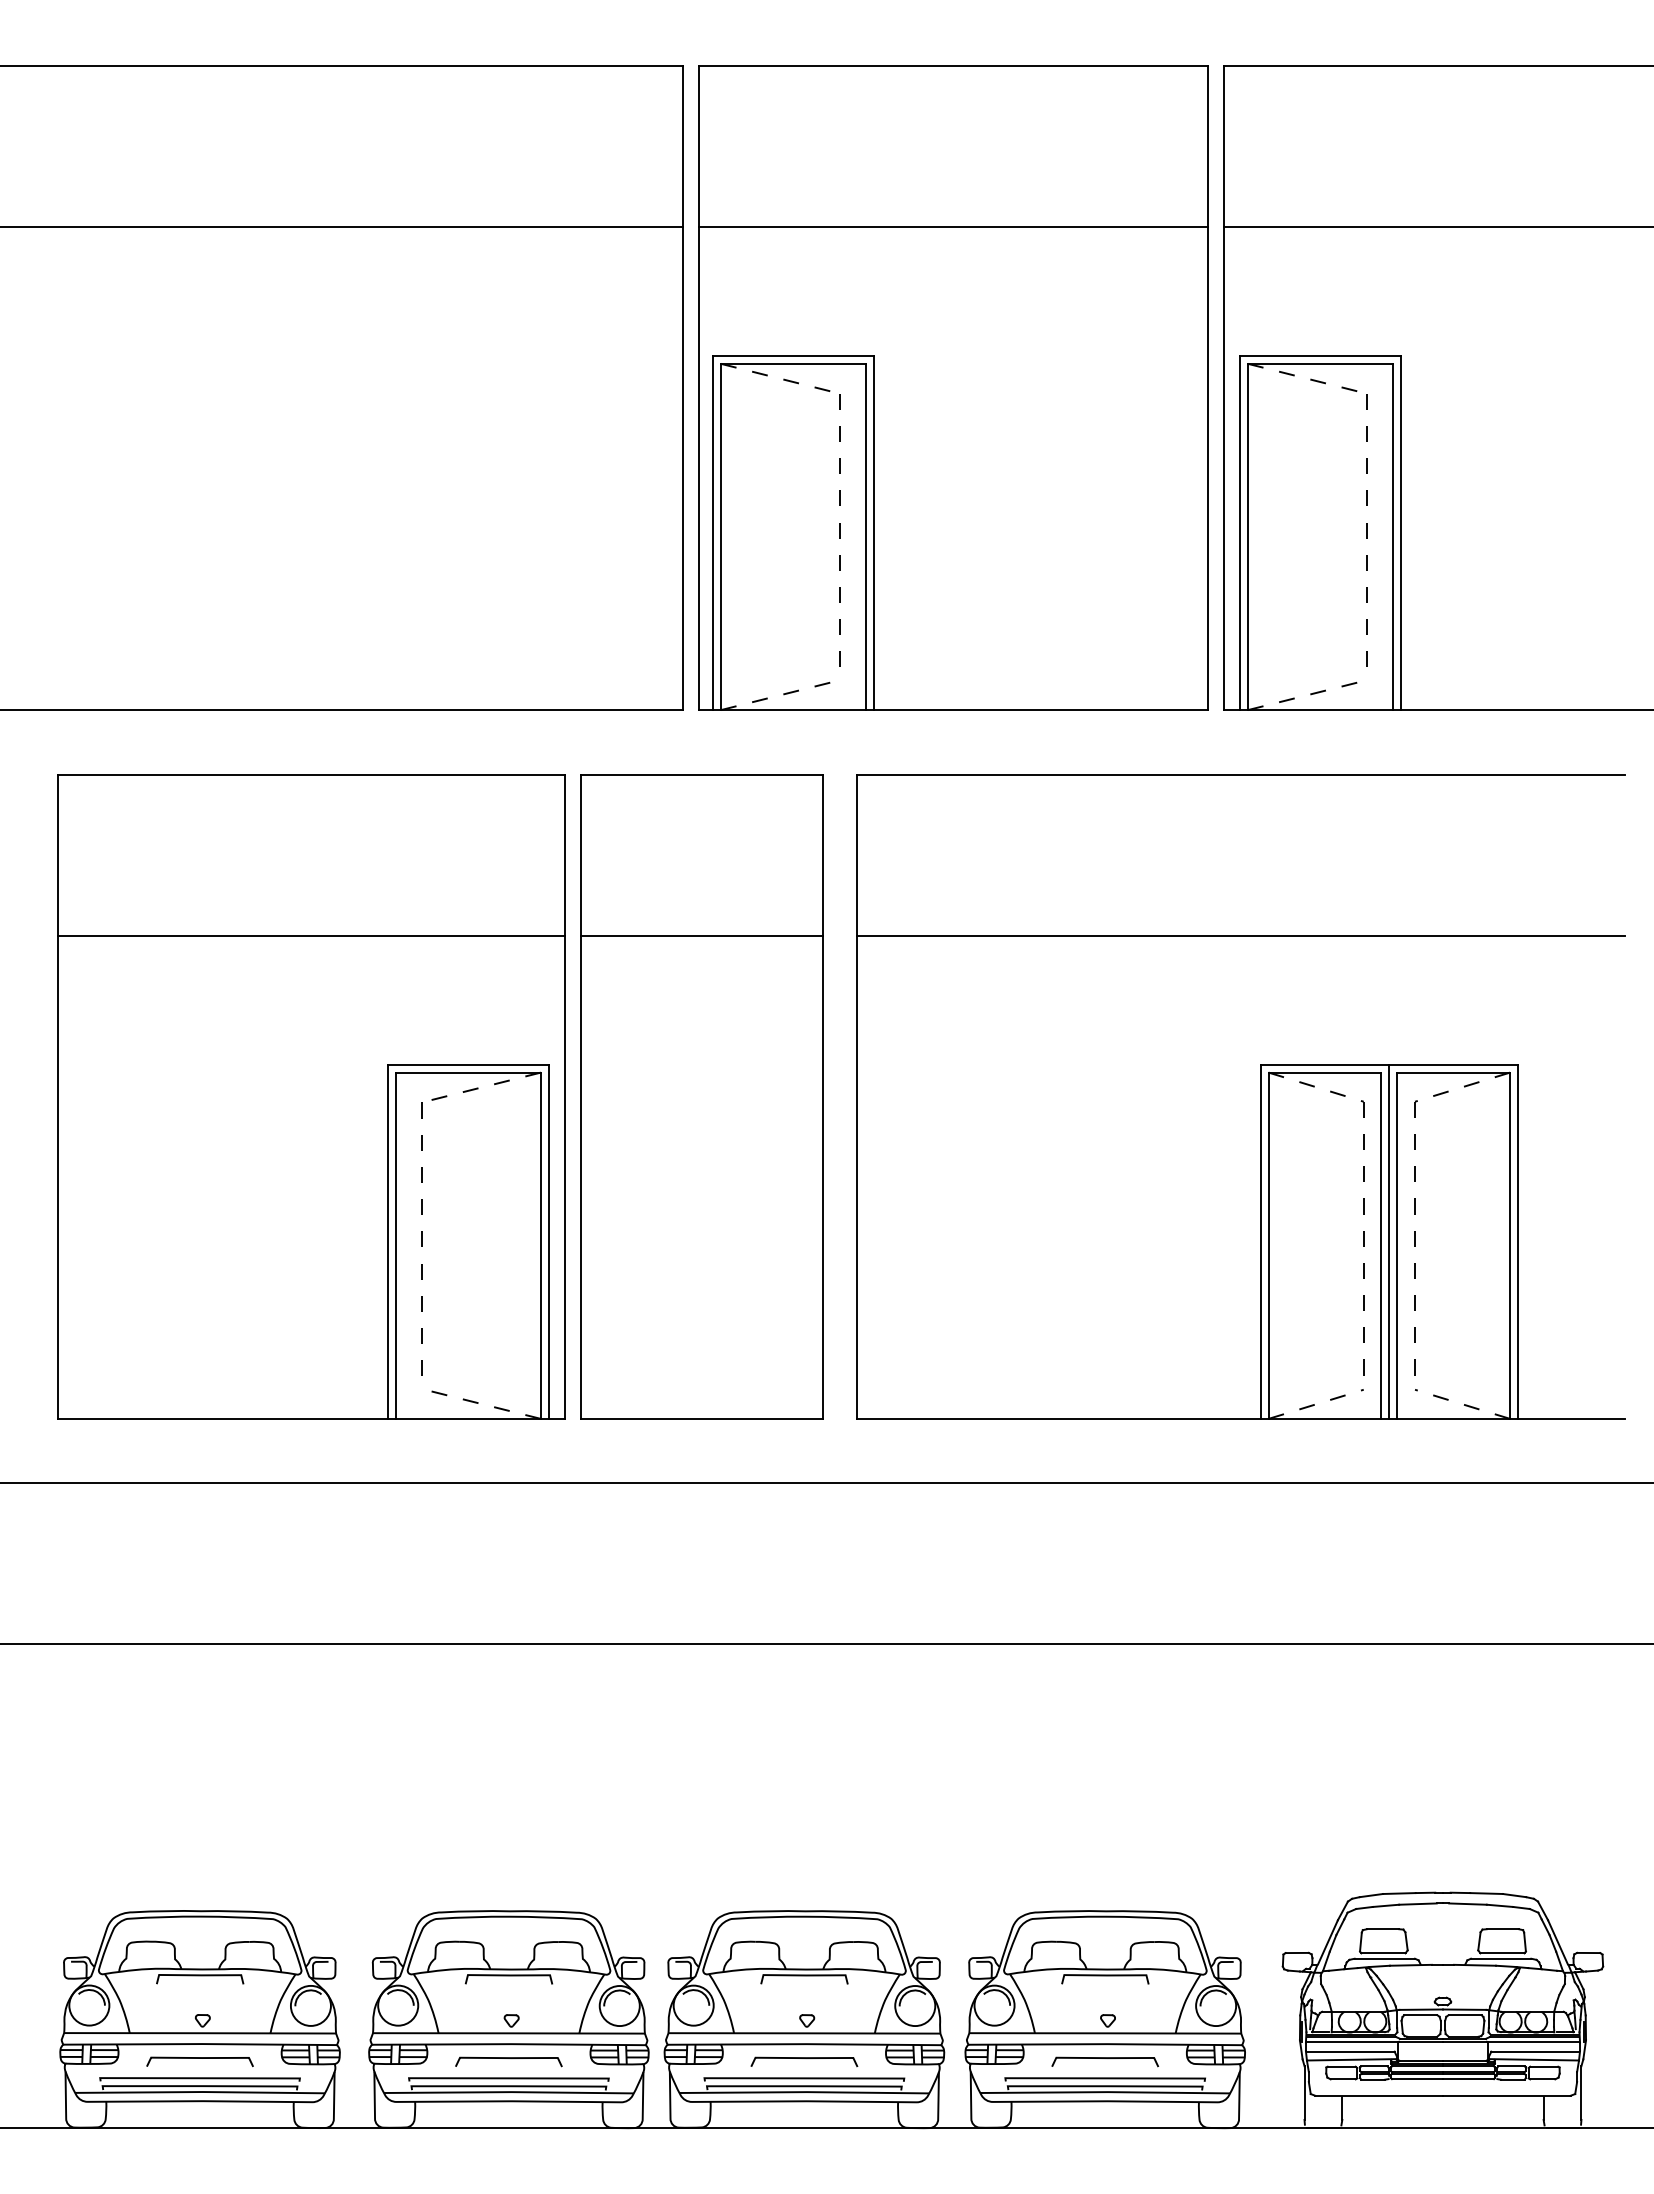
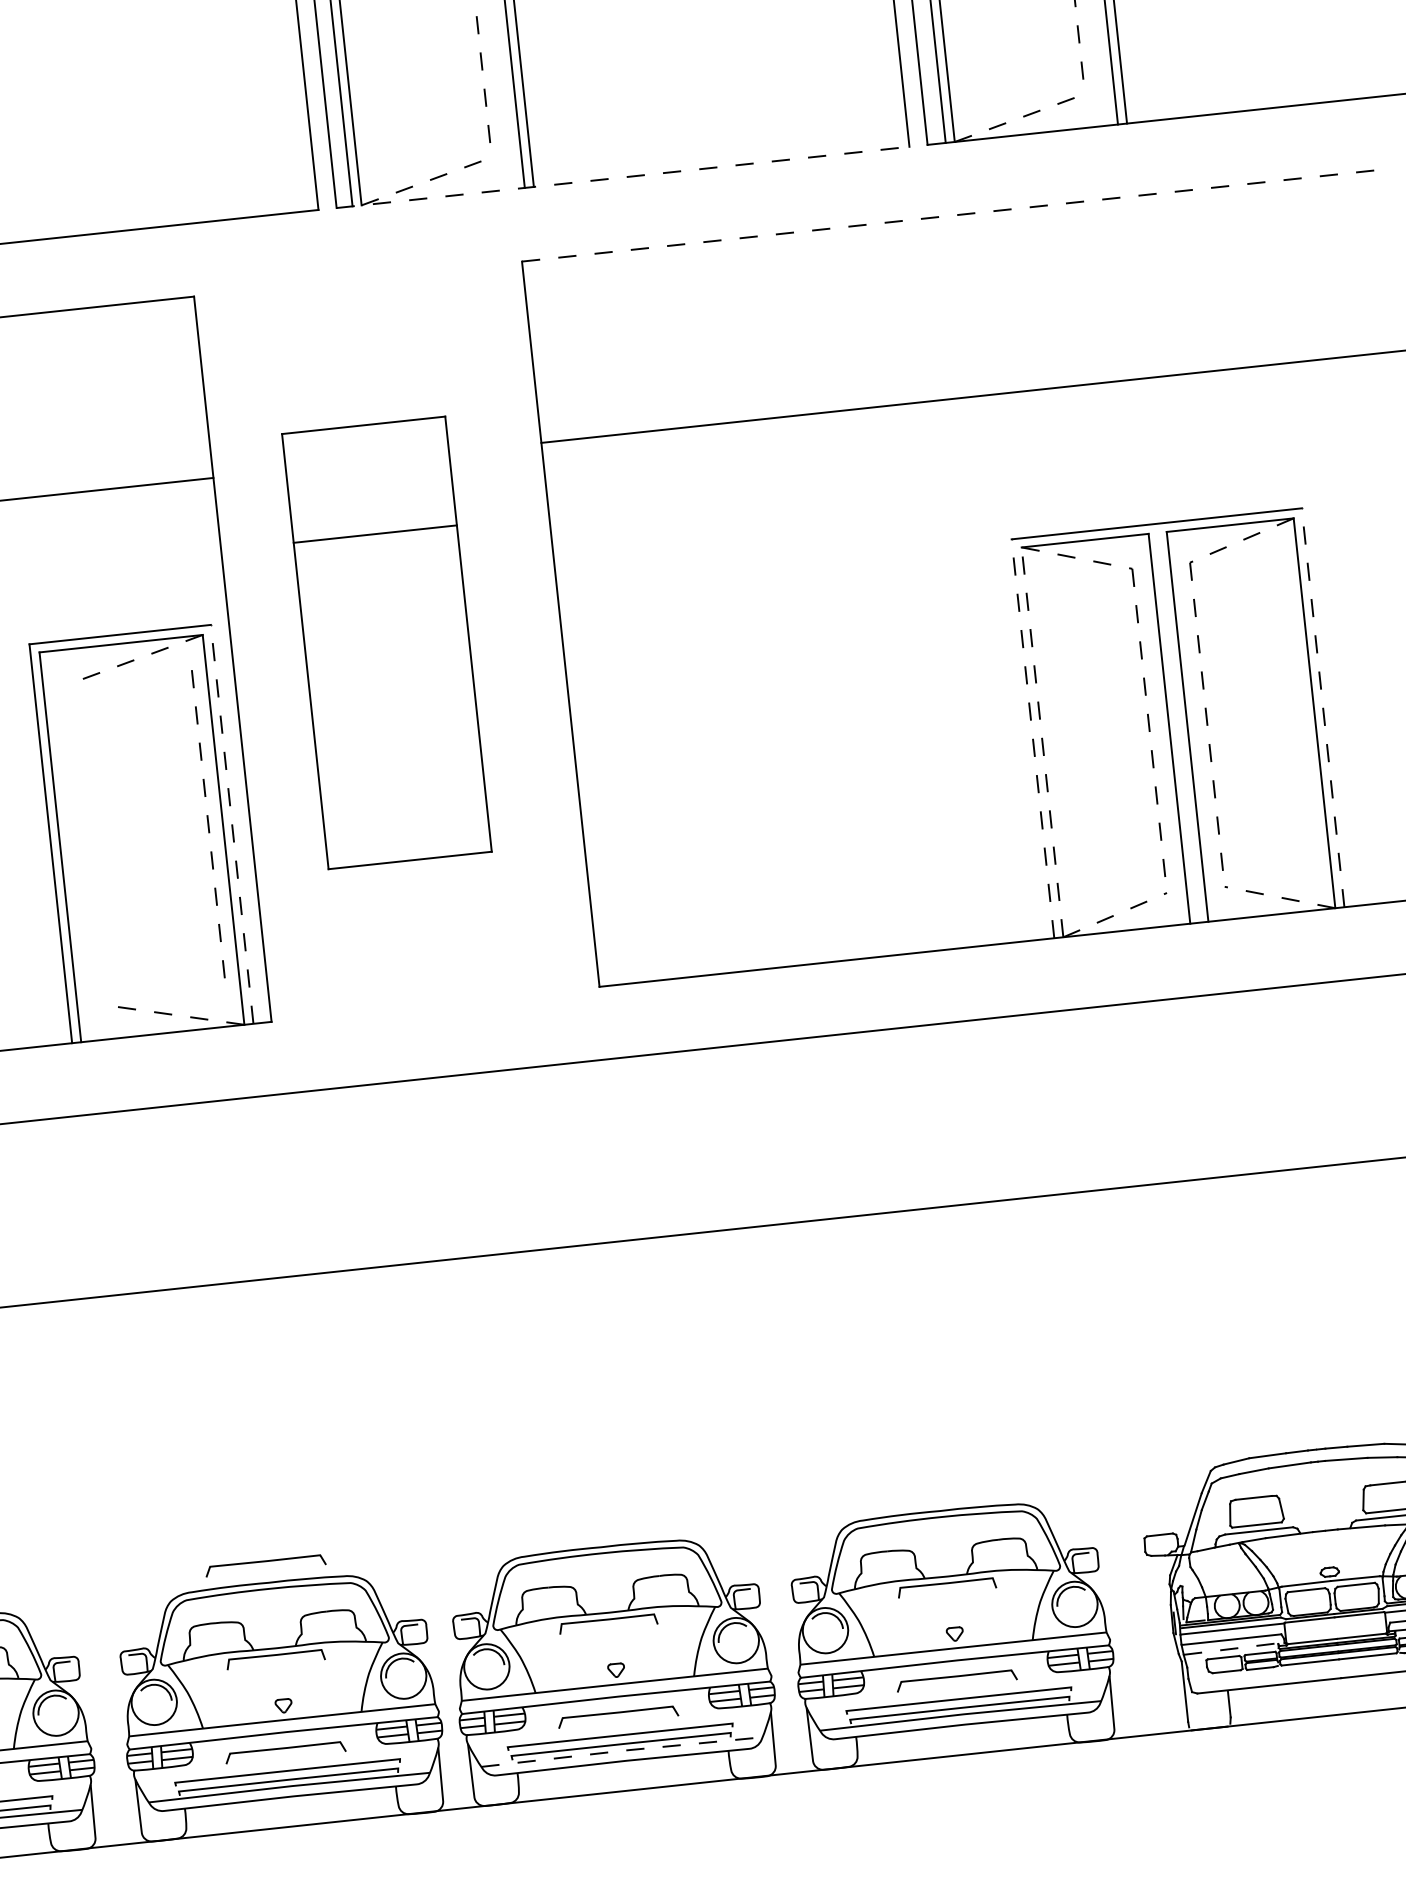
line: (953, 710) -> (623, 177), solid -> dashed
line: (1241, 774) -> (955, 215), solid -> dashed
part: (701, 1096) -> (386, 642), size x0.6
line: (421, 1238) -> (207, 823), moved
line: (549, 1241) -> (232, 824), solid -> dashed
line: (1260, 1241) -> (1032, 738), solid -> dashed
line: (1389, 1241) -> (1178, 723), removed
line: (1518, 1241) -> (1323, 707), solid -> dashed
line: (1268, 1245) -> (1042, 742), solid -> dashed
curve: (508, 1892) -> (264, 1561), added
line: (1352, 2059) -> (1234, 1648), solid -> dashed
line: (805, 2092) -> (623, 1751), solid -> dashed

